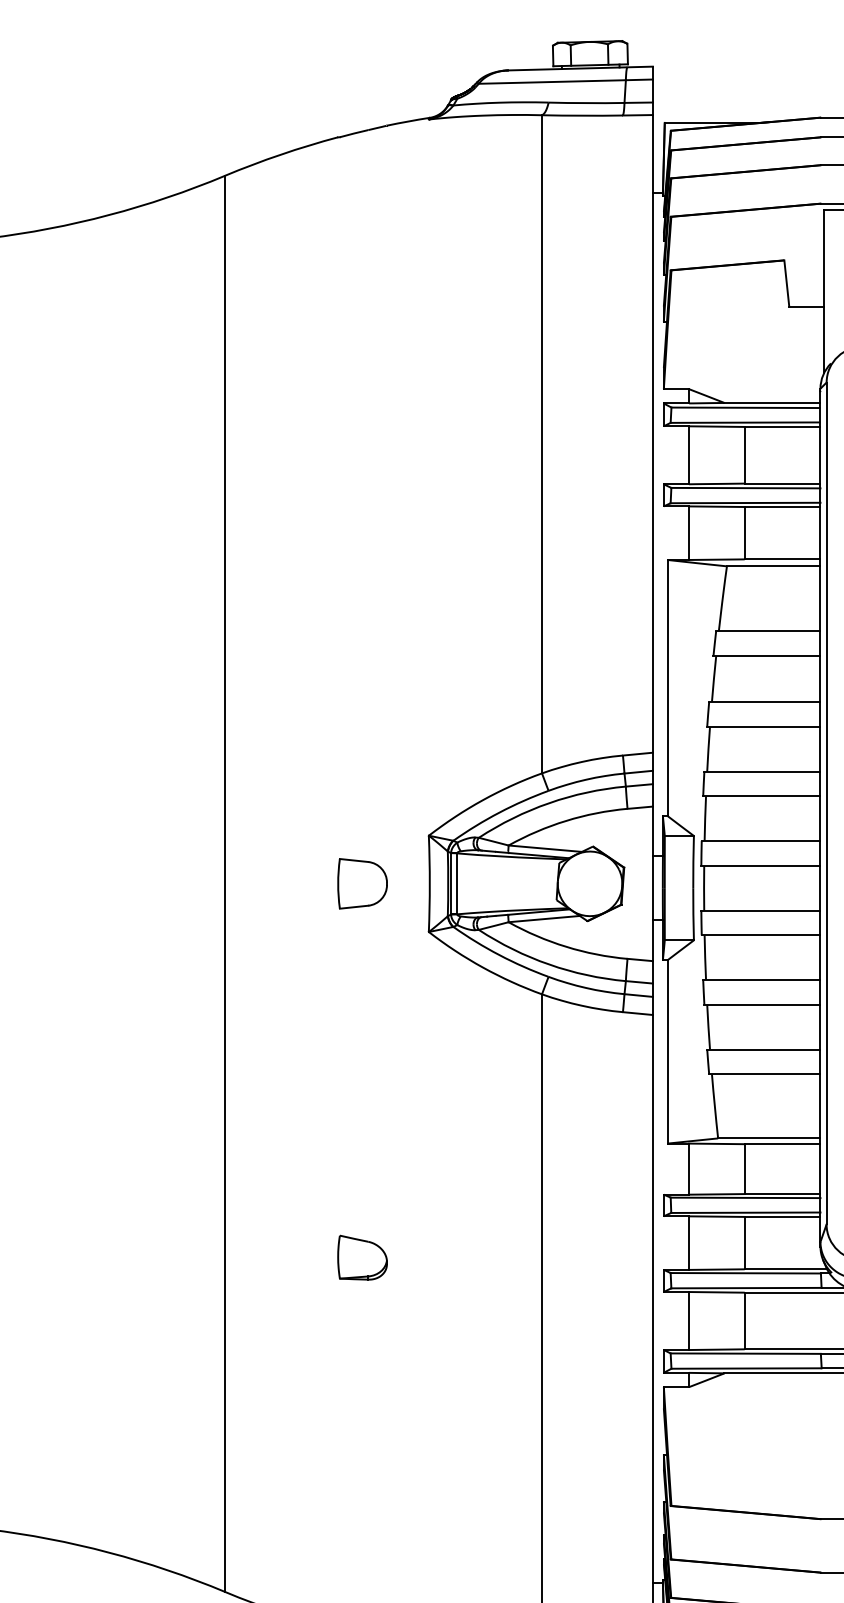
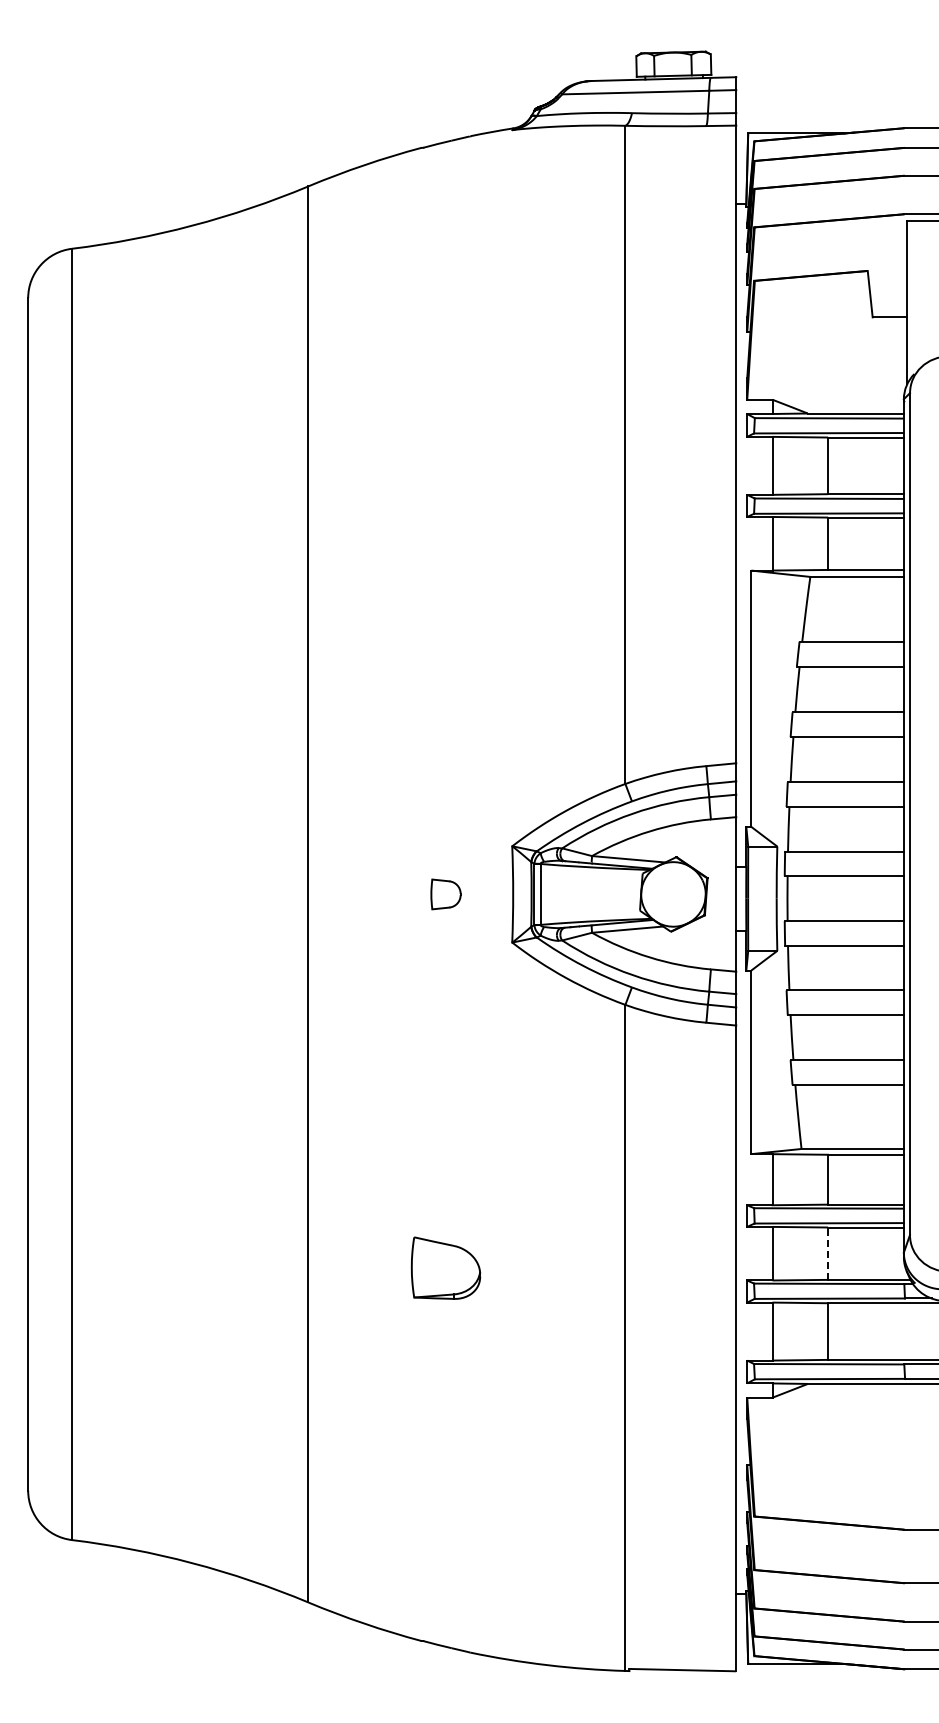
part: (362, 883) -> (445, 894), size x0.6
line: (745, 1242) -> (828, 1253), solid -> dashed
part: (362, 1257) -> (445, 1268), size x1.4

